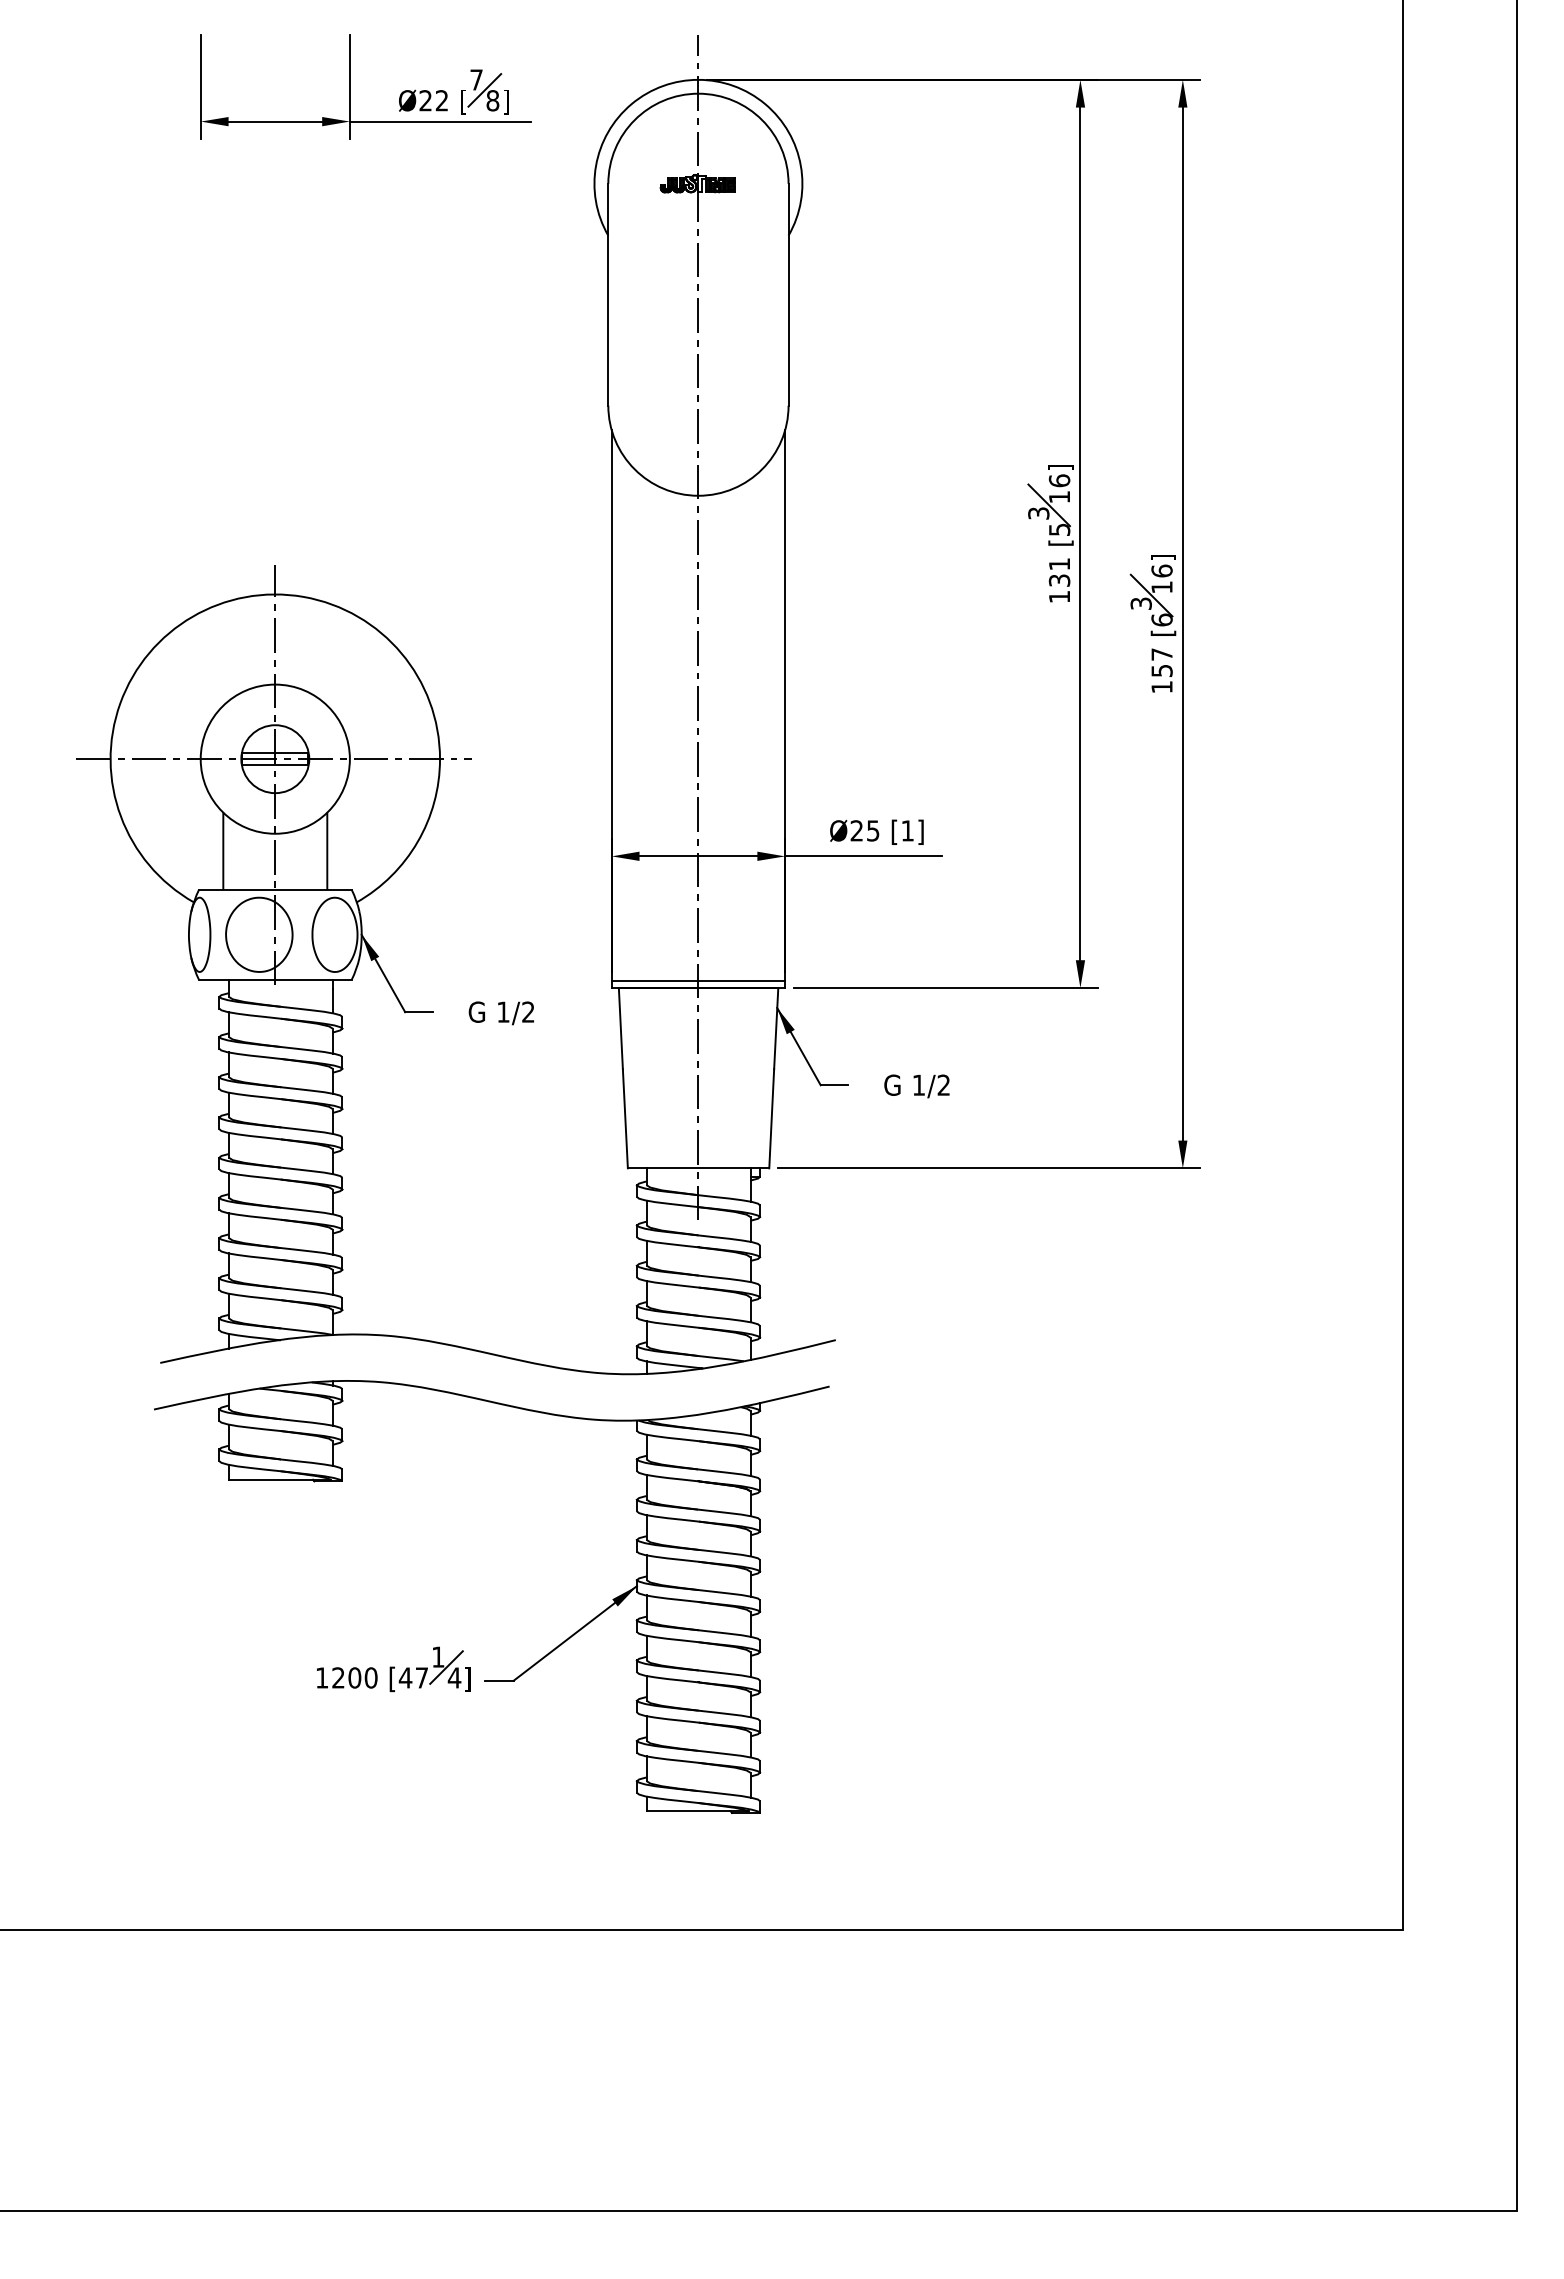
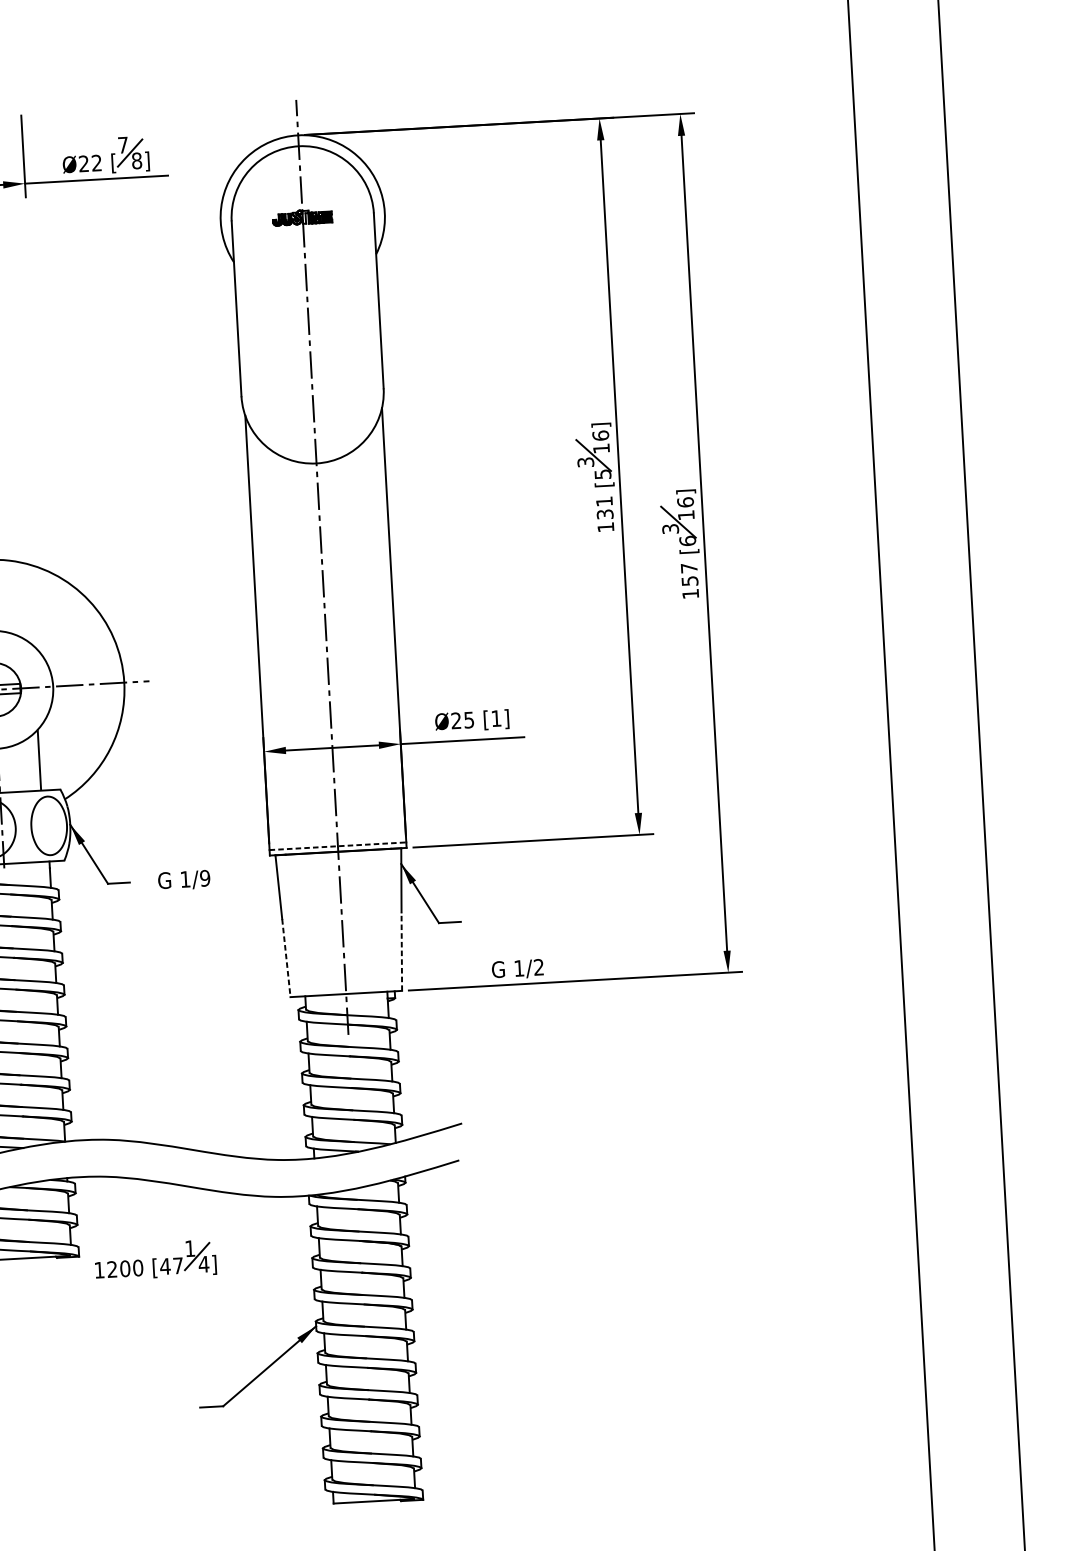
line: (698, 981) -> (338, 846), solid -> dashed
text: (528, 1011) -> (205, 877), 1/2 -> 1/9
text: (916, 1086) -> (517, 969), moved
line: (625, 1118) -> (286, 957), solid -> dashed
line: (771, 1118) -> (401, 951), solid -> dashed
part: (393, 1669) -> (155, 1260), moved

